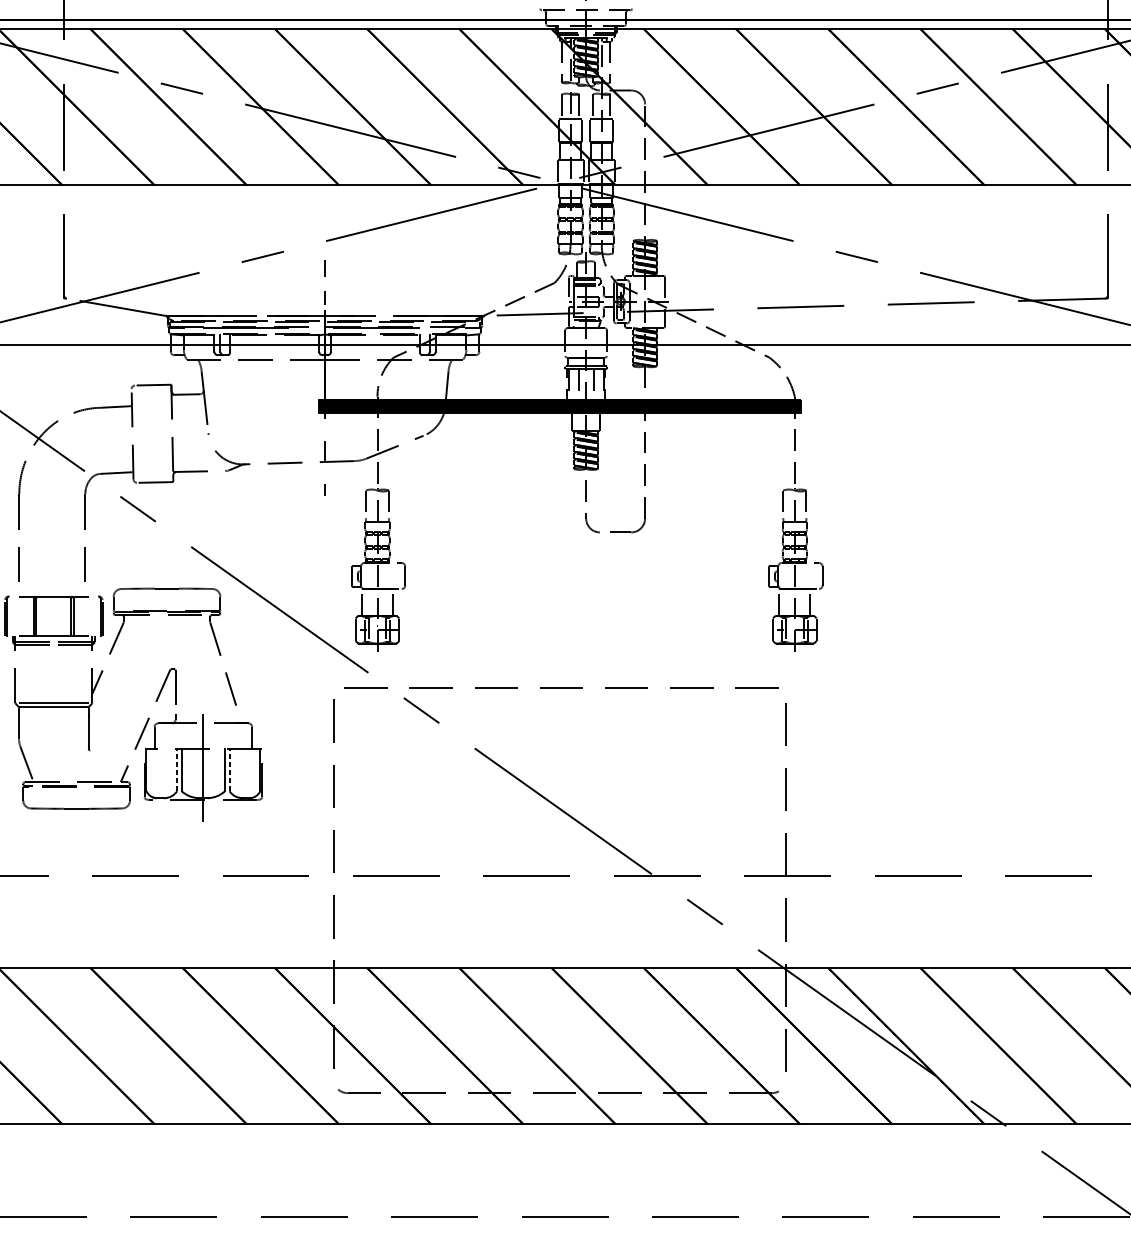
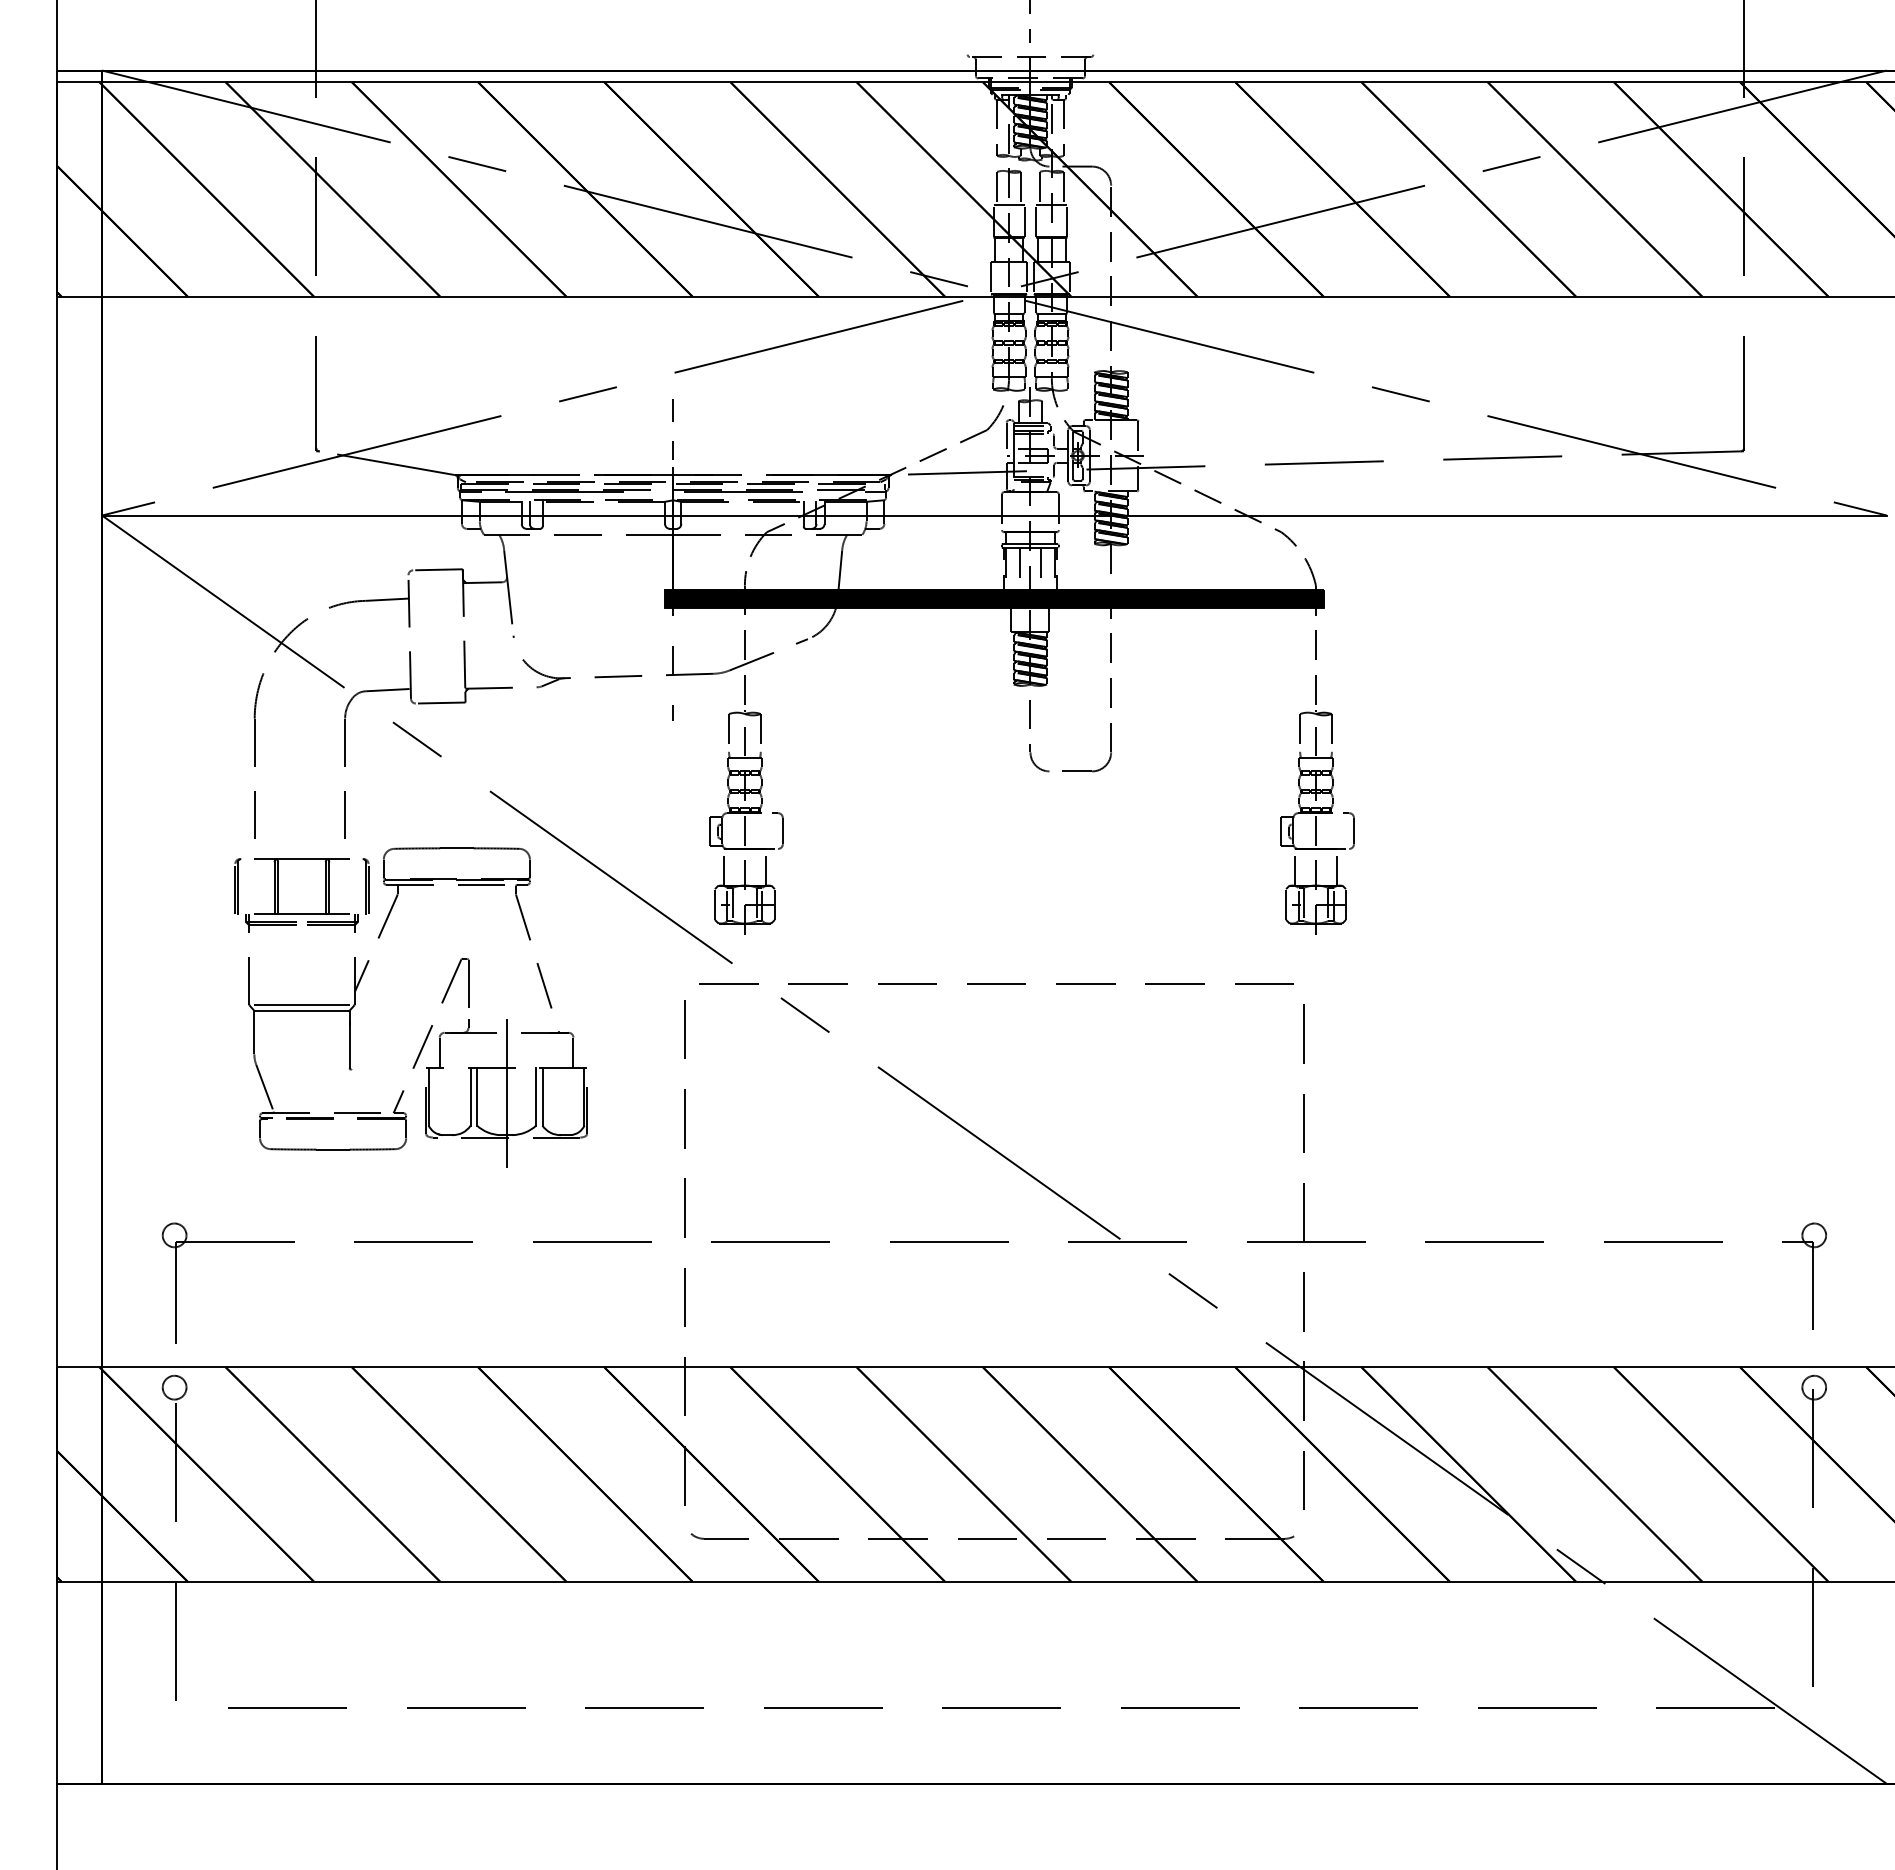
line: (176, 769) -> (470, 1096), dashed -> solid
line: (229, 769) -> (542, 1096), dashed -> solid

